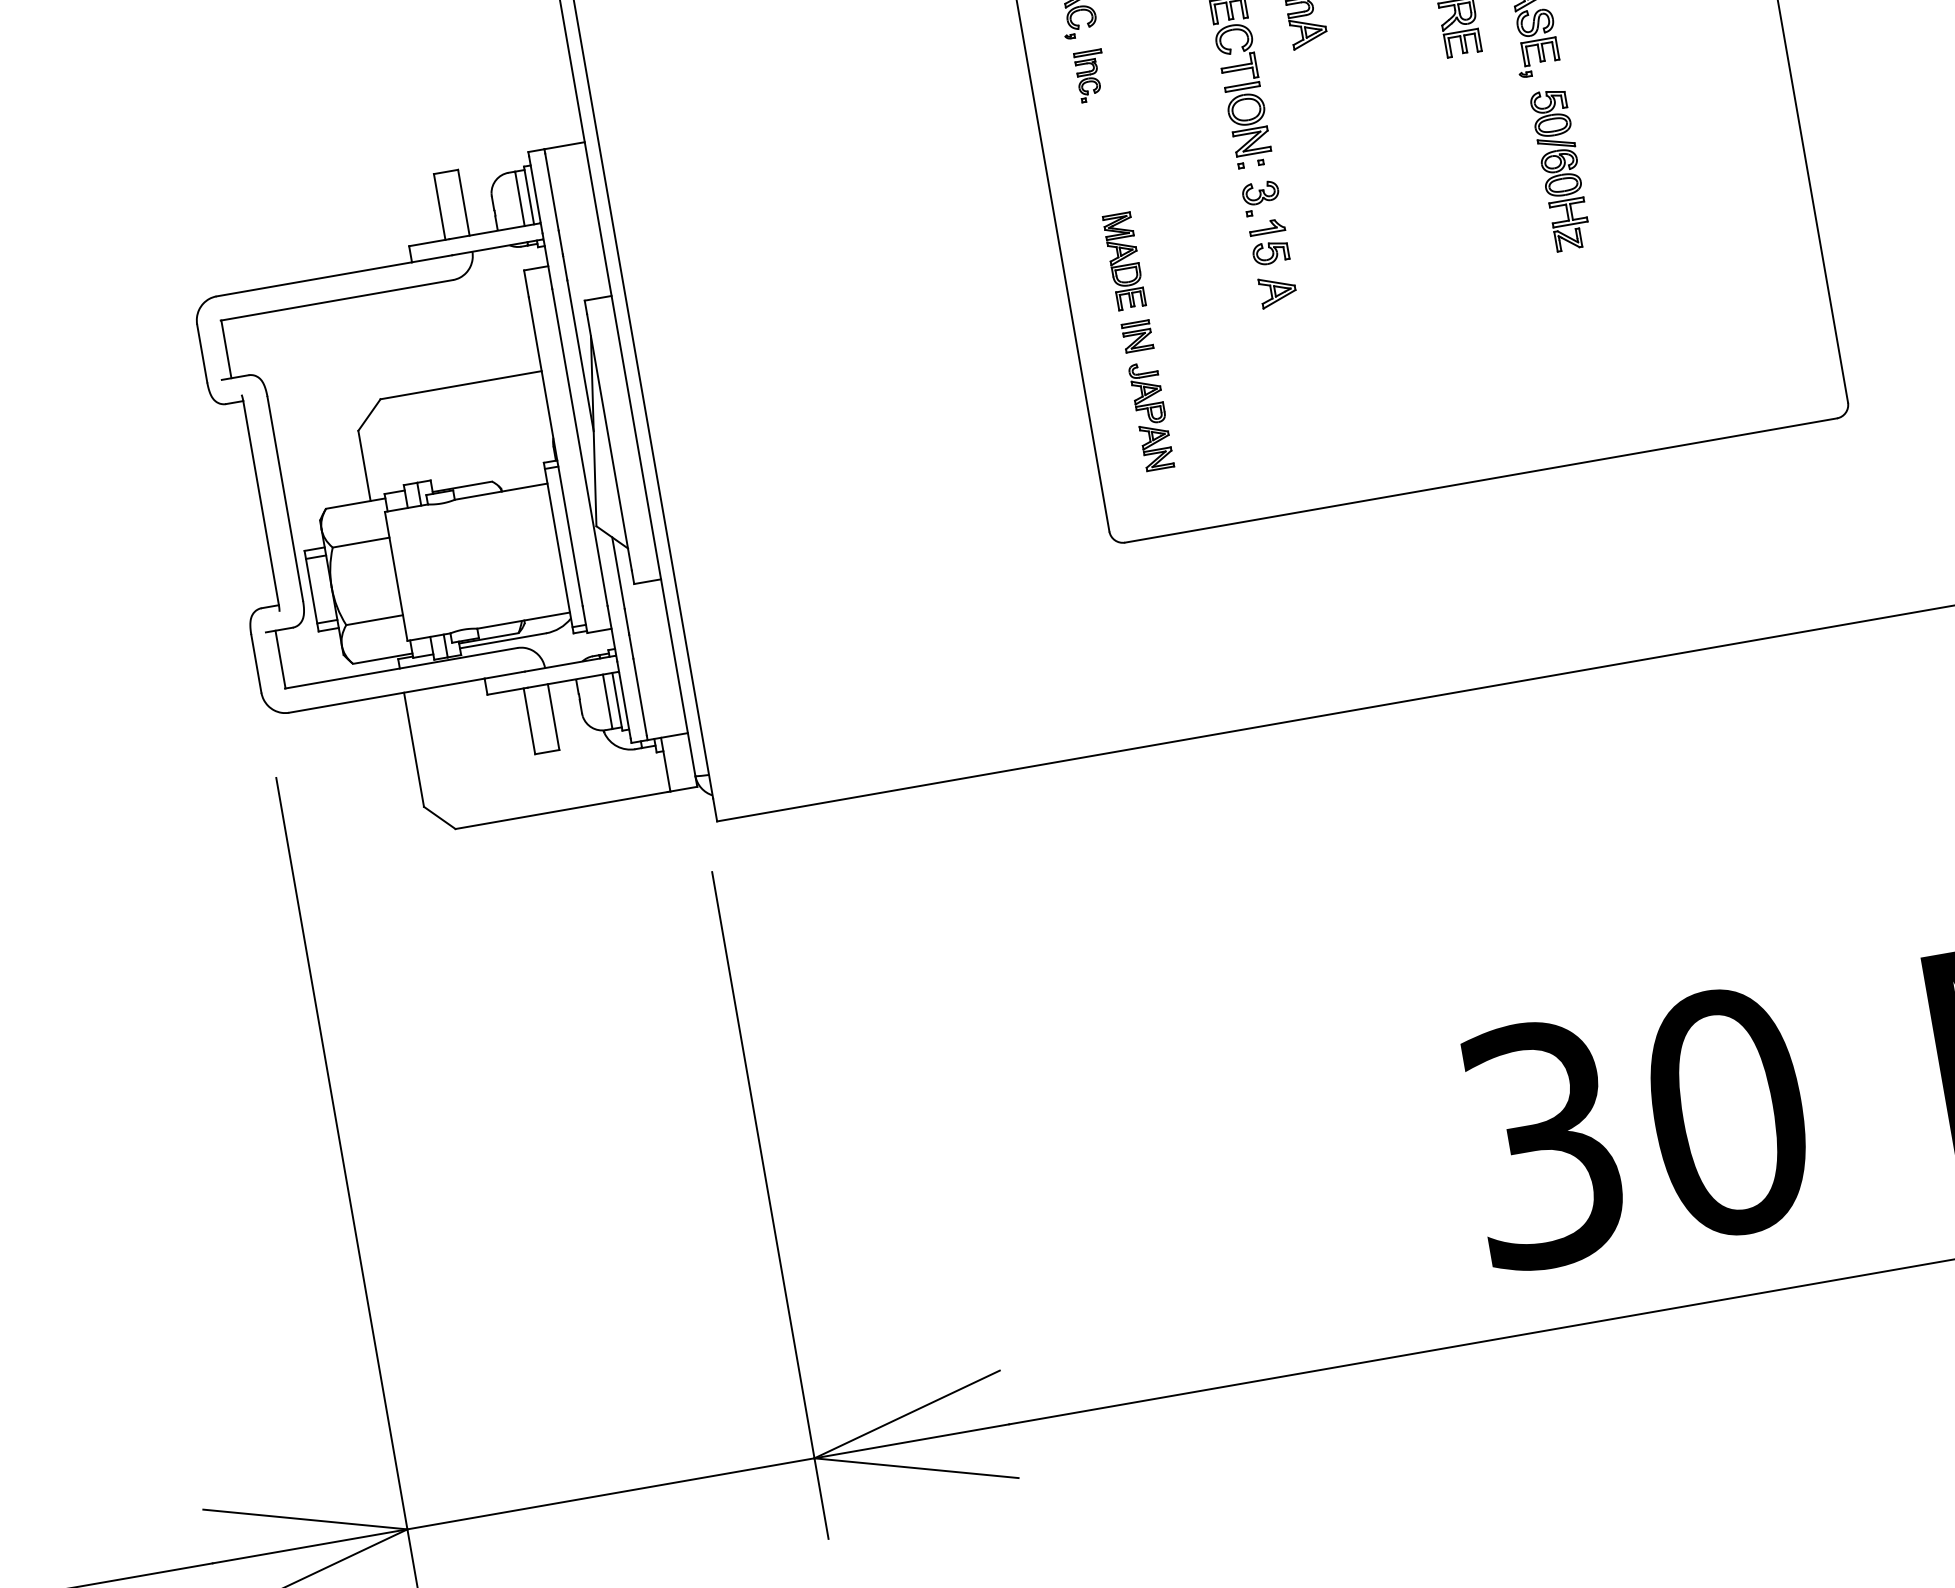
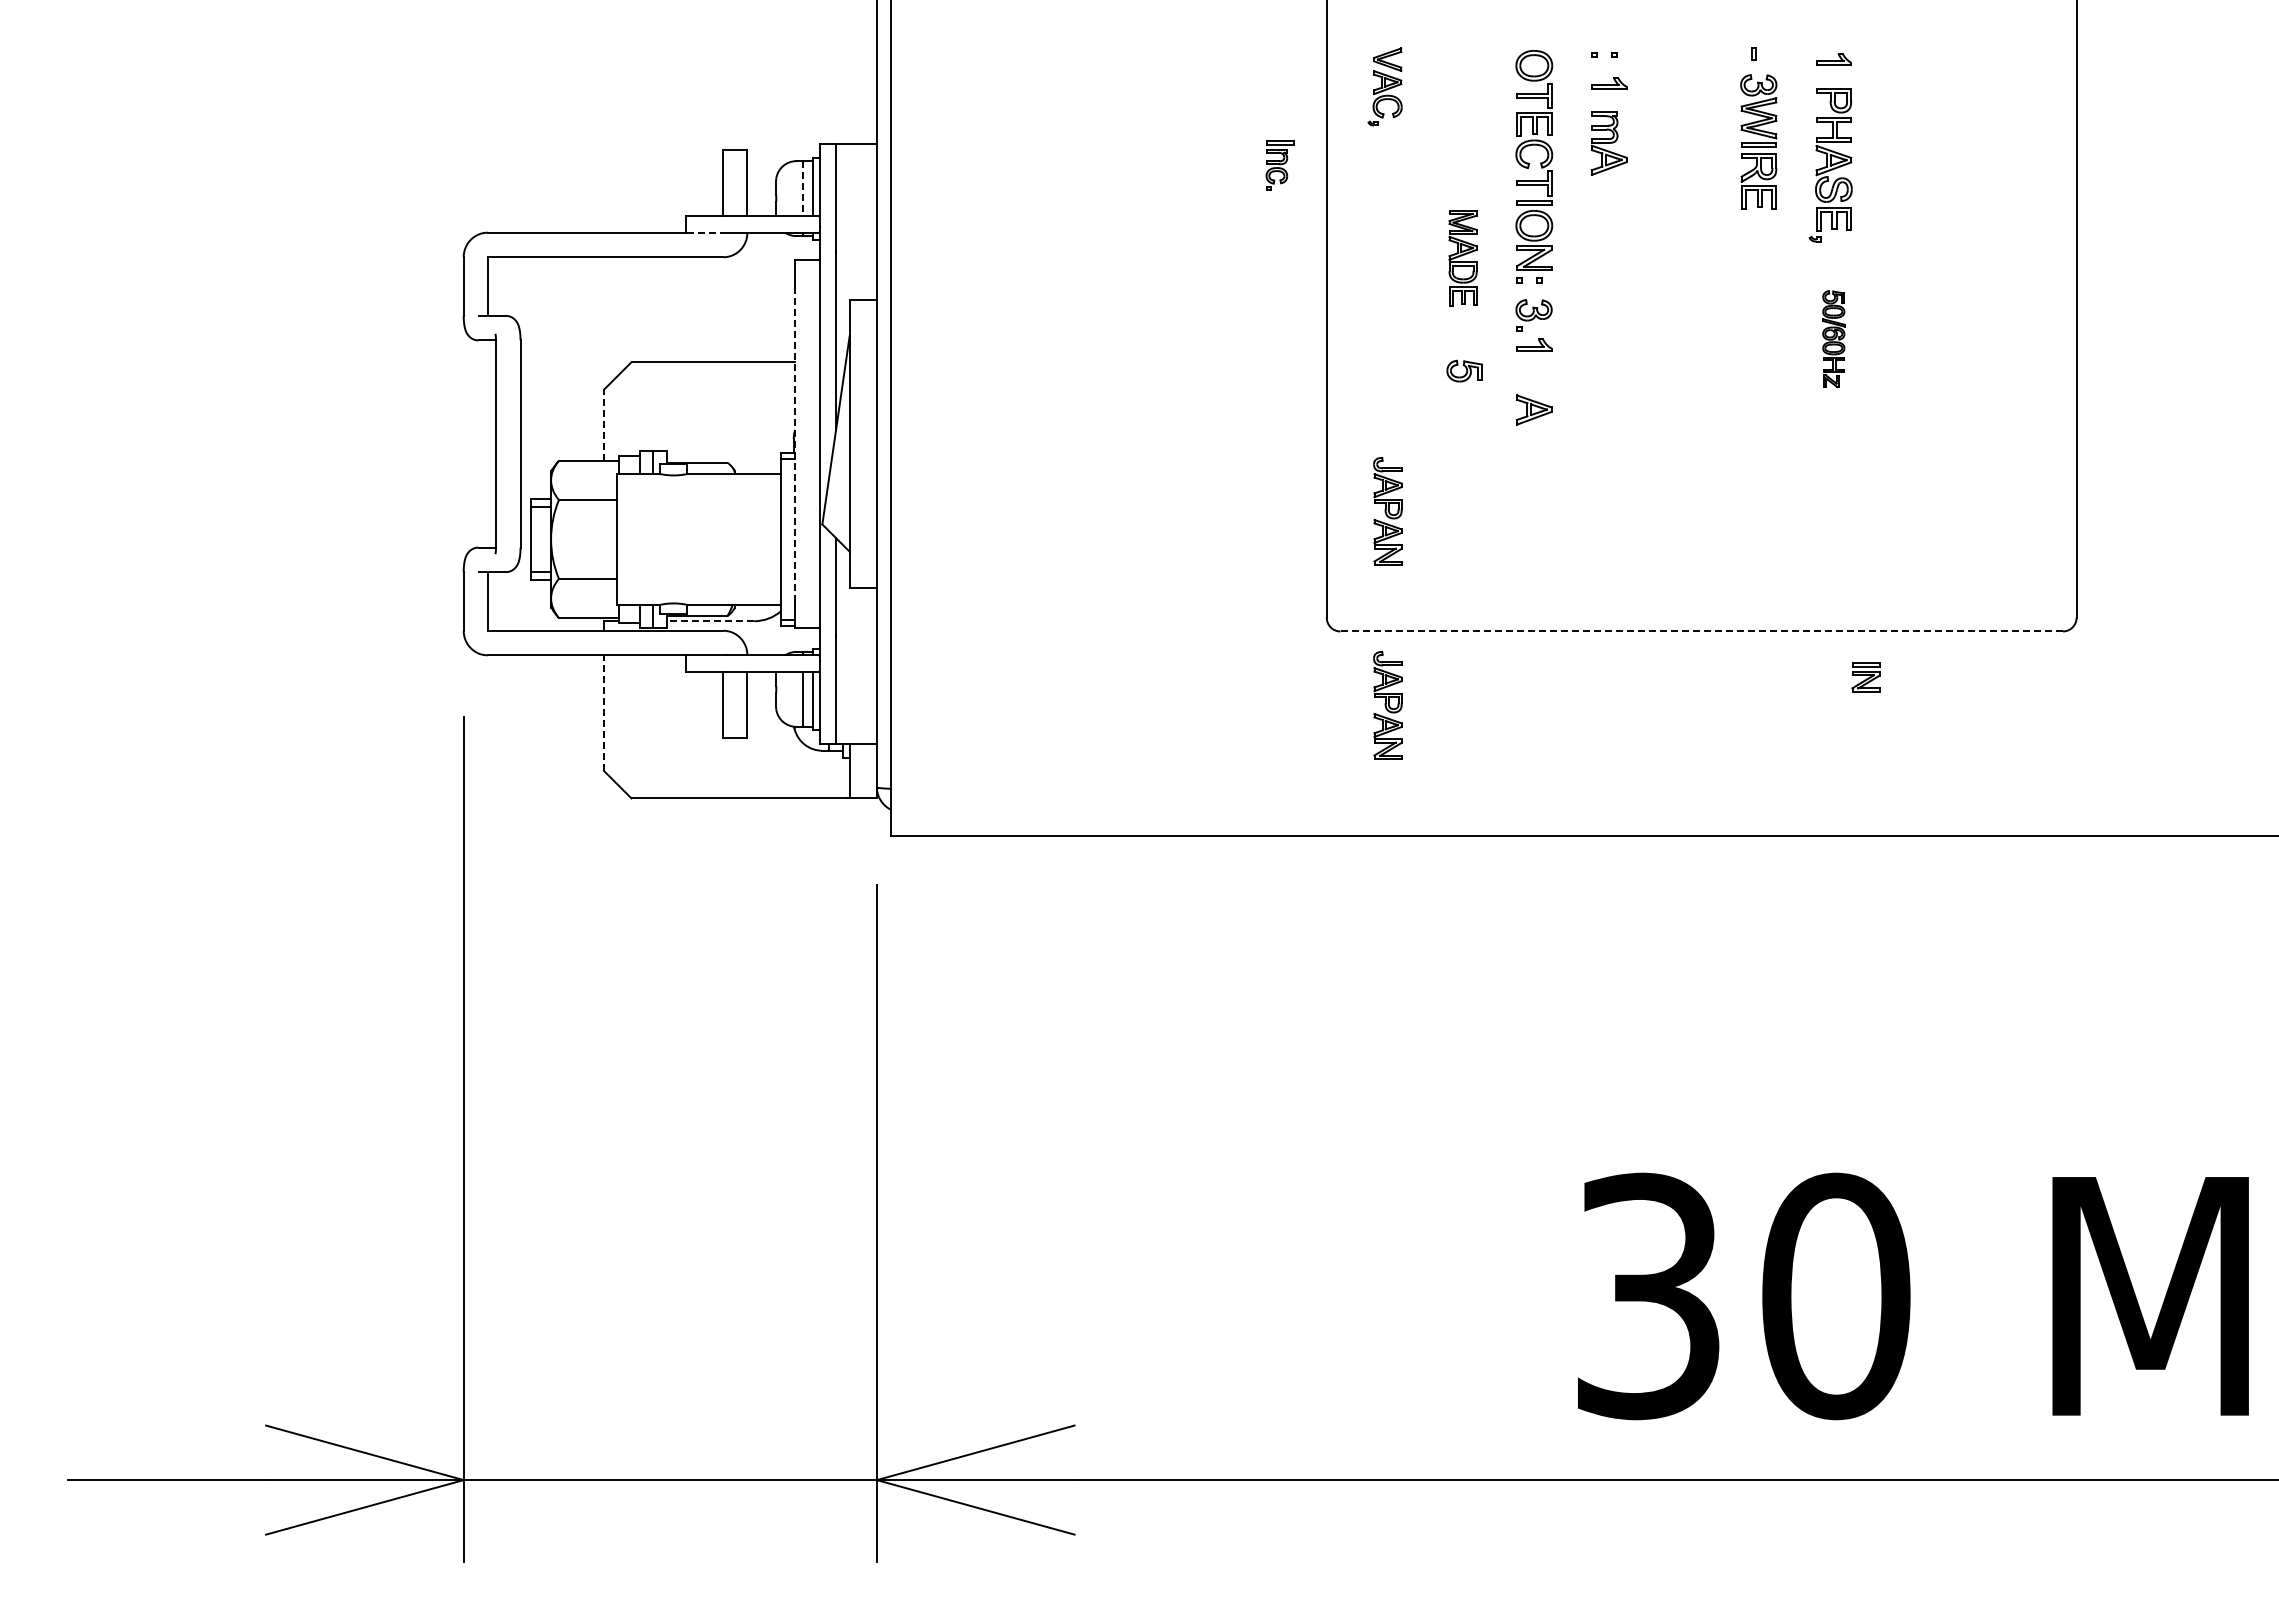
part: (1090, 75) -> (1279, 165), moved
part: (1560, 169) -> (1833, 338), size x0.6
line: (520, 198) -> (803, 188), solid -> dashed
part: (1270, 252) -> (1464, 370), moved
line: (432, 258) -> (706, 232), solid -> dashed
part: (1123, 261) -> (1462, 258), moved
part: (1137, 336) -> (1865, 677), moved
line: (556, 452) -> (795, 444), solid -> dashed
line: (364, 466) -> (604, 425), solid -> dashed
line: (1480, 480) -> (1701, 631), solid -> dashed
part: (1184, 607) -> (1387, 705), added
line: (502, 641) -> (710, 621), solid -> dashed
line: (414, 749) -> (604, 713), solid -> dashed

